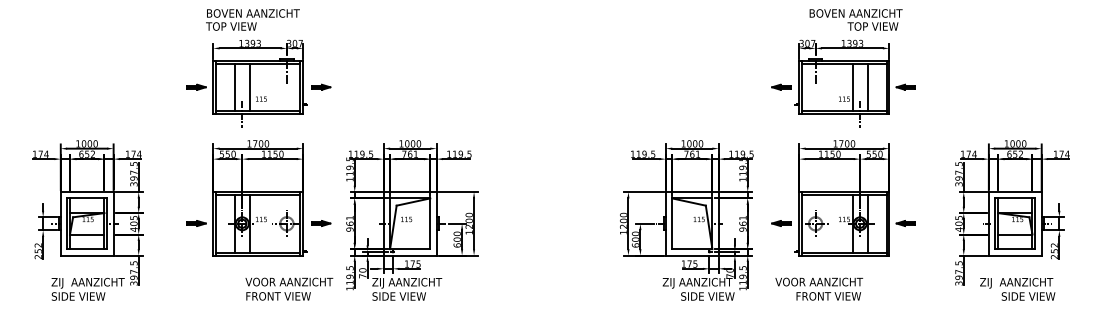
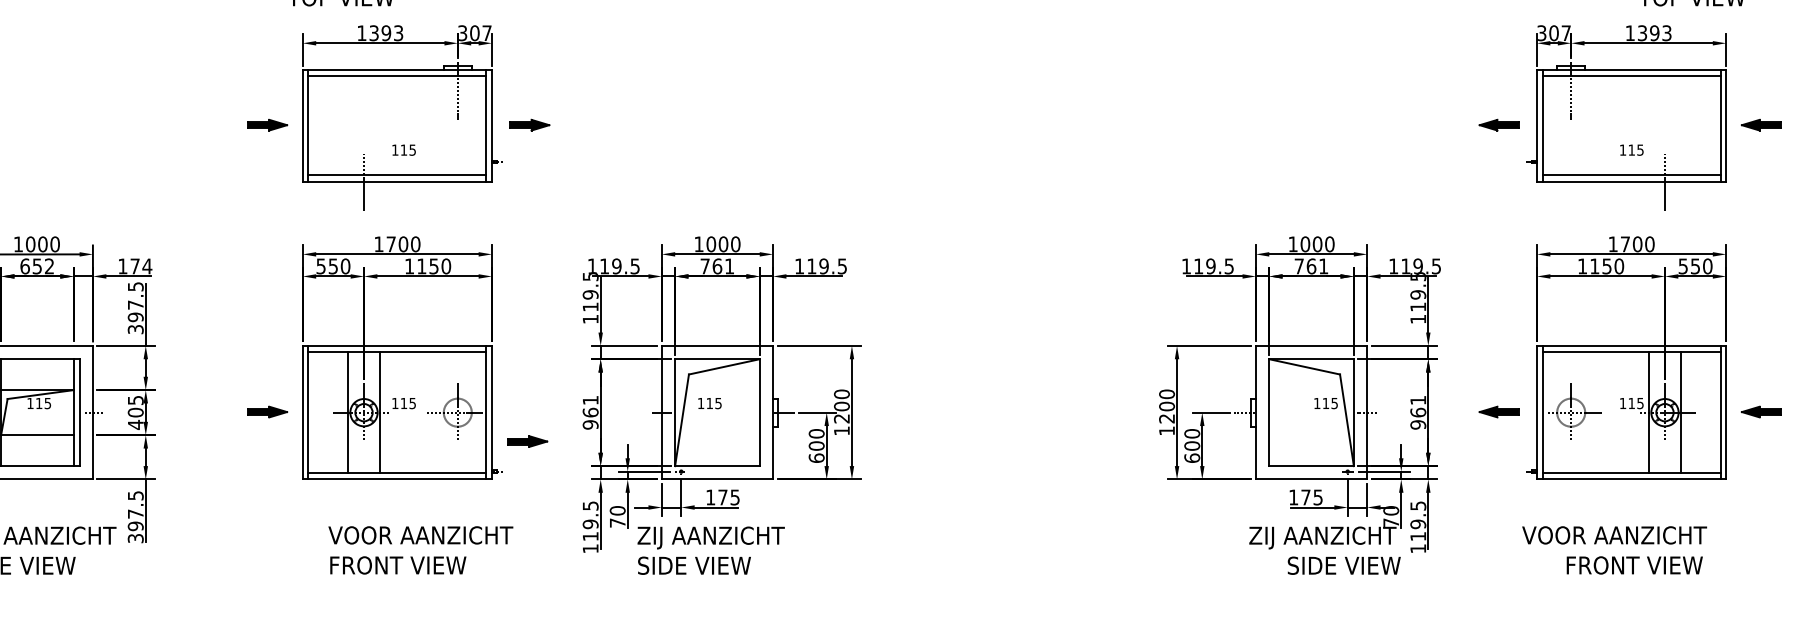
line: (234, 87) -> (347, 125), removed
line: (249, 87) -> (379, 125), removed
line: (852, 87) -> (1648, 125), removed
line: (867, 87) -> (1680, 125), removed
part: (321, 223) -> (528, 441), moved
text: (289, 288) -> (421, 548), moved
text: (819, 288) -> (1615, 548), moved

